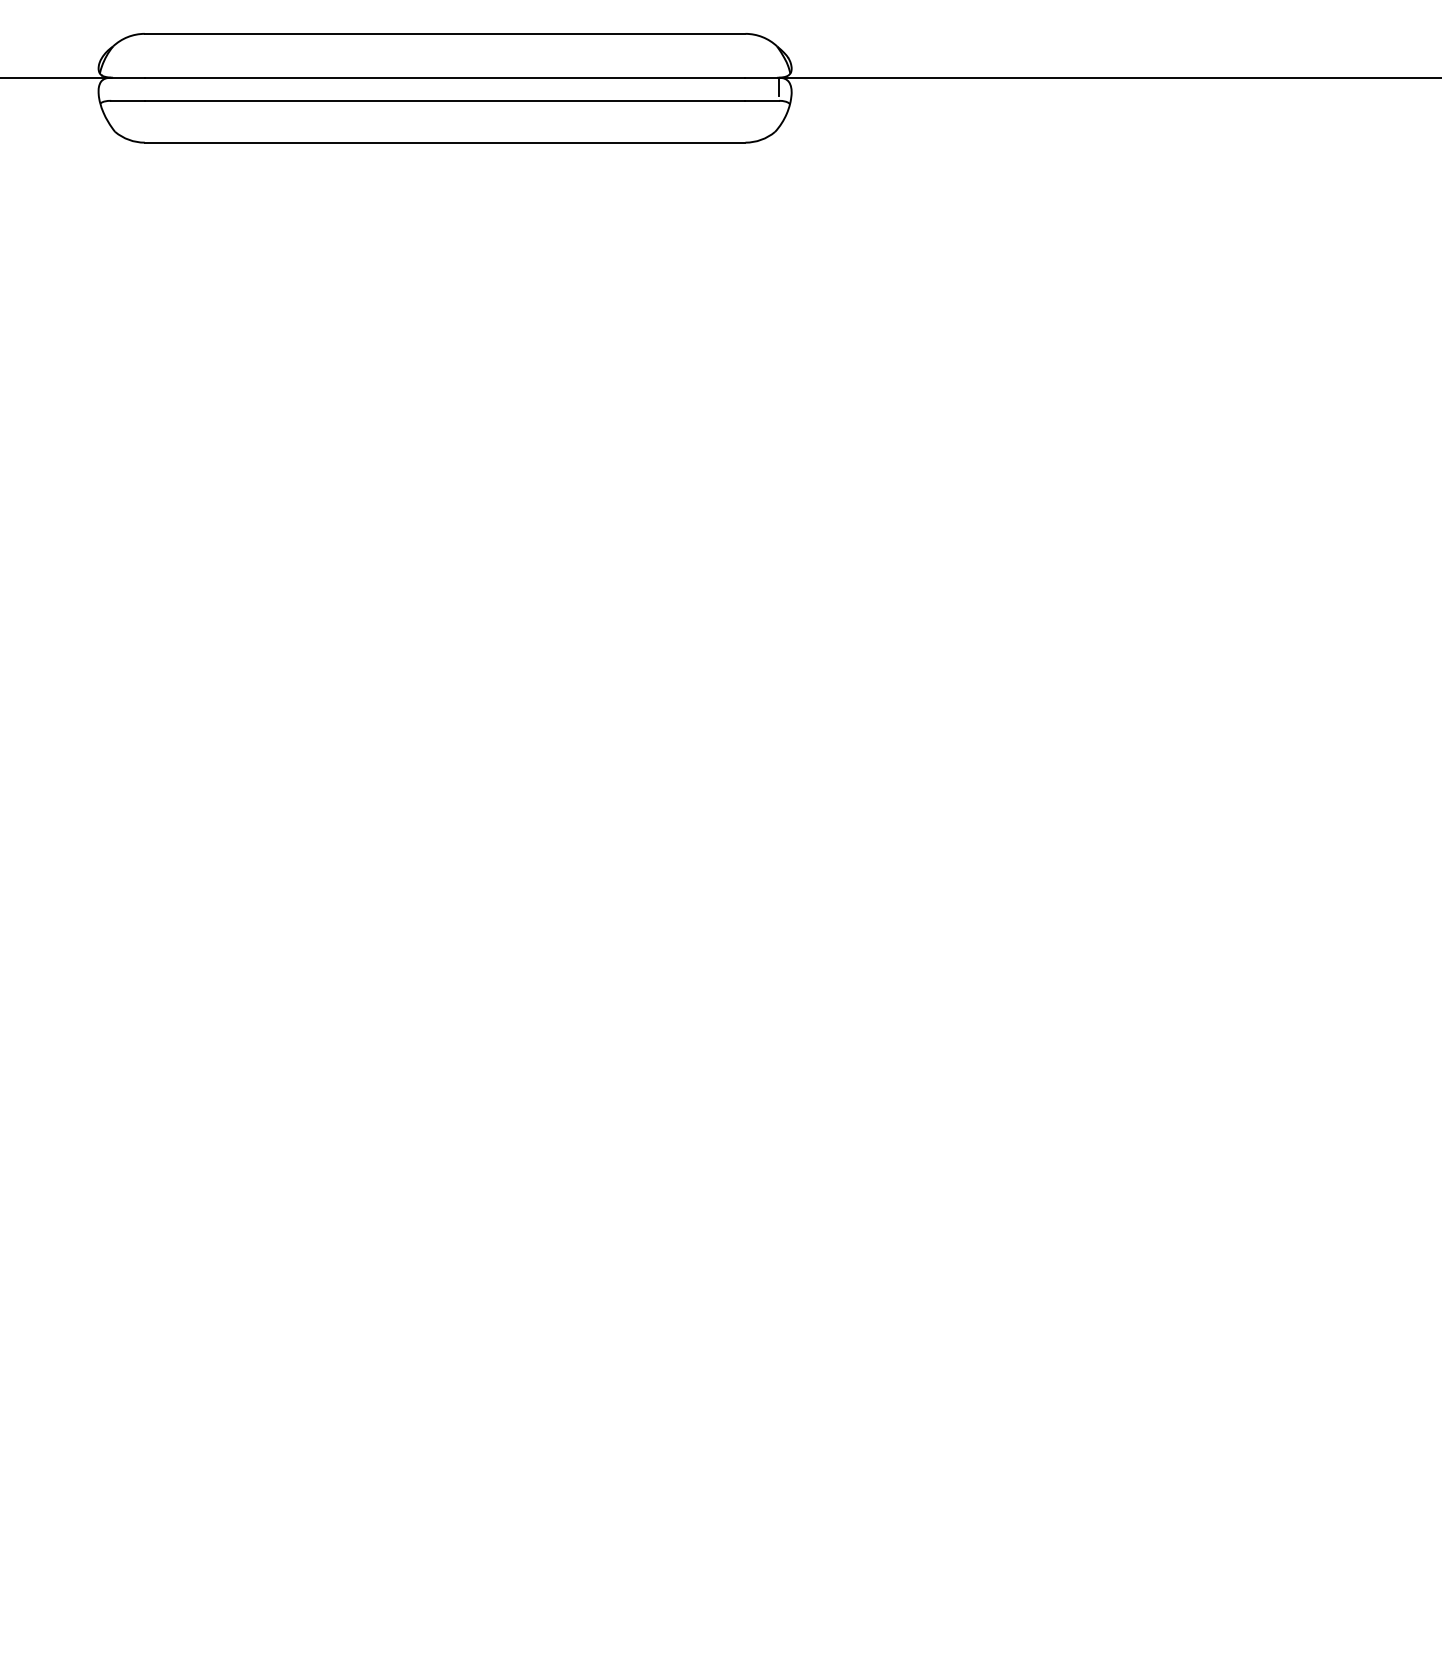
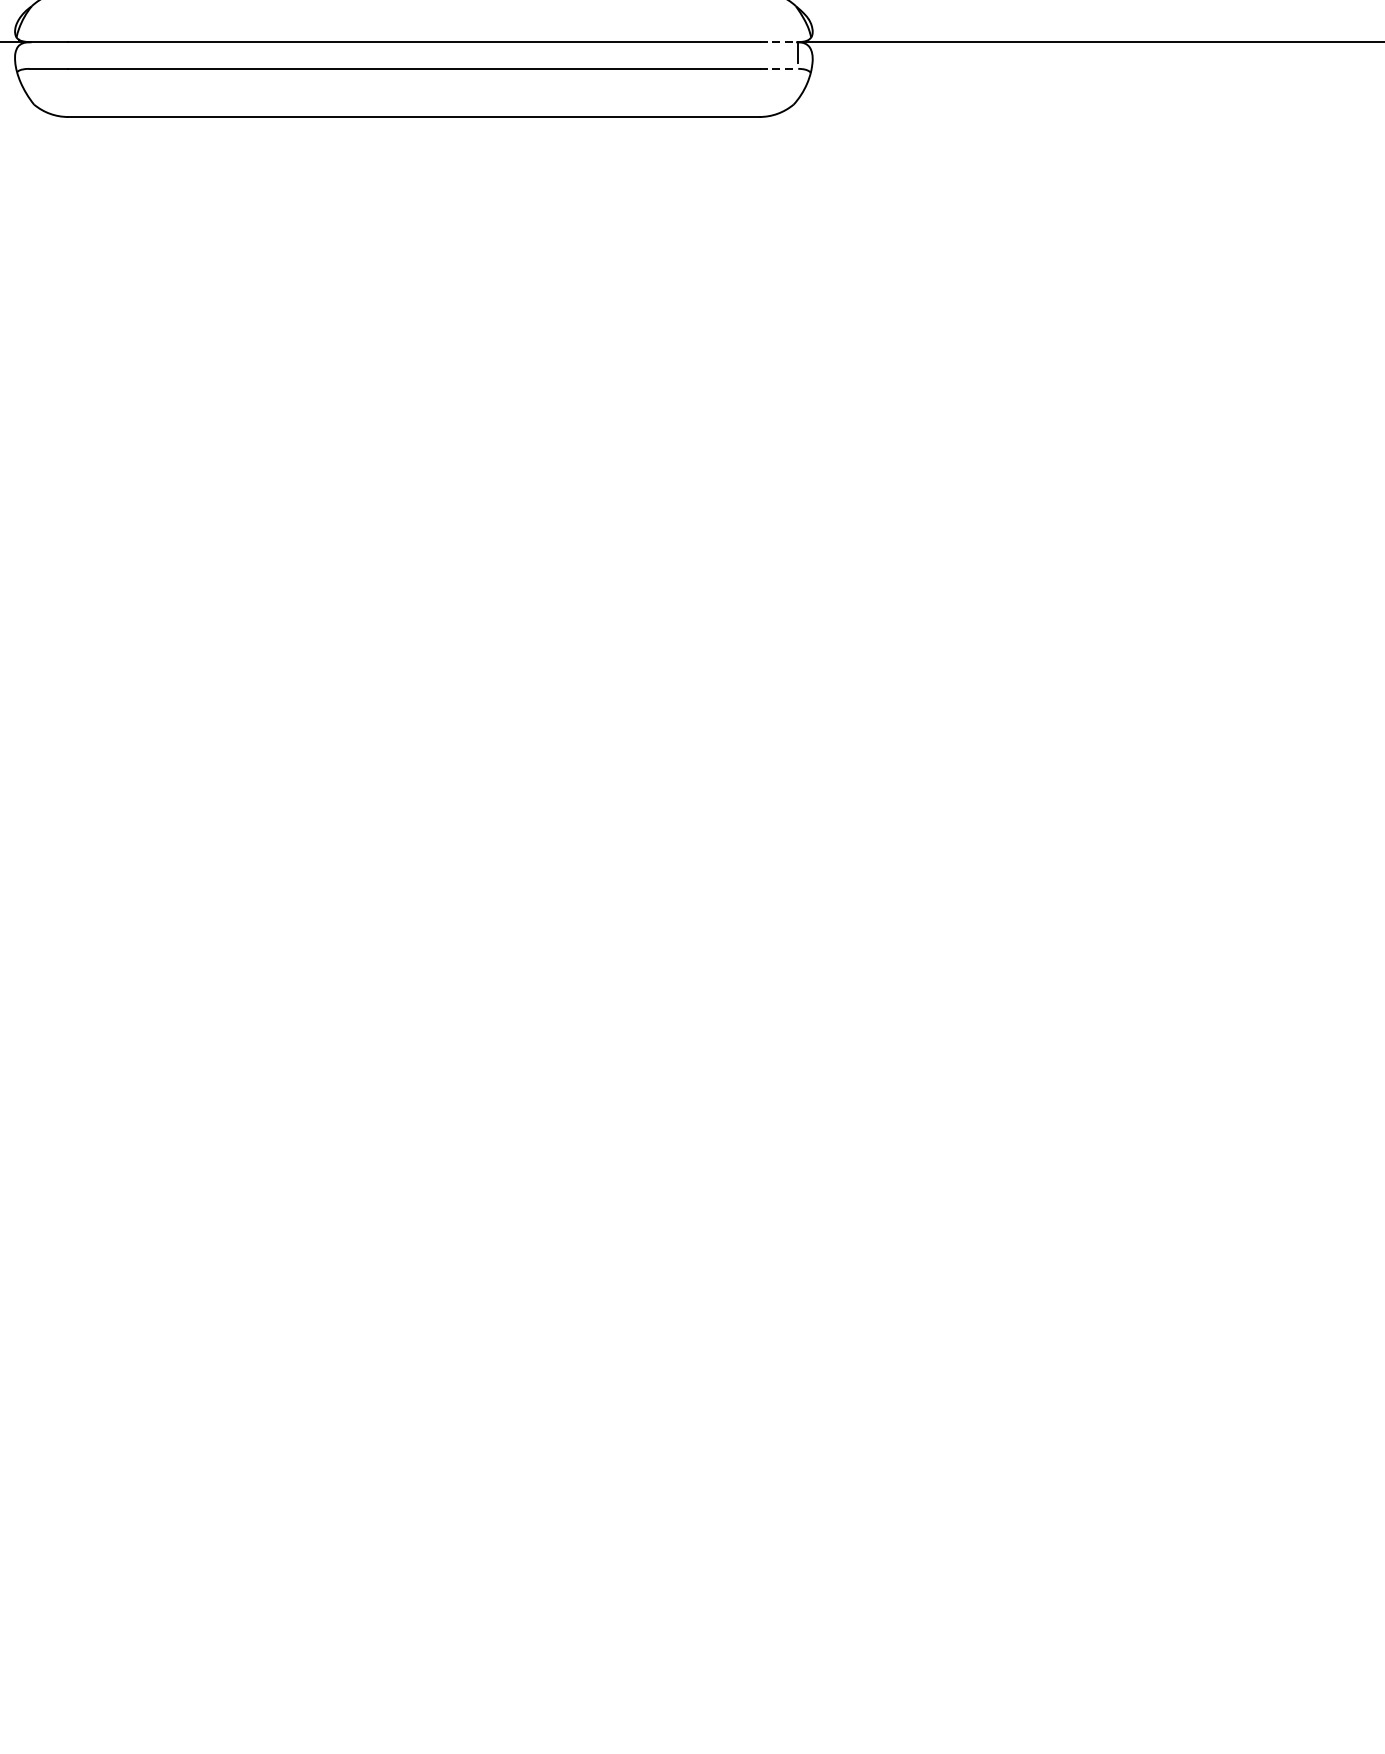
line: (762, 77) -> (779, 42), solid -> dashed
line: (762, 100) -> (779, 68), solid -> dashed

